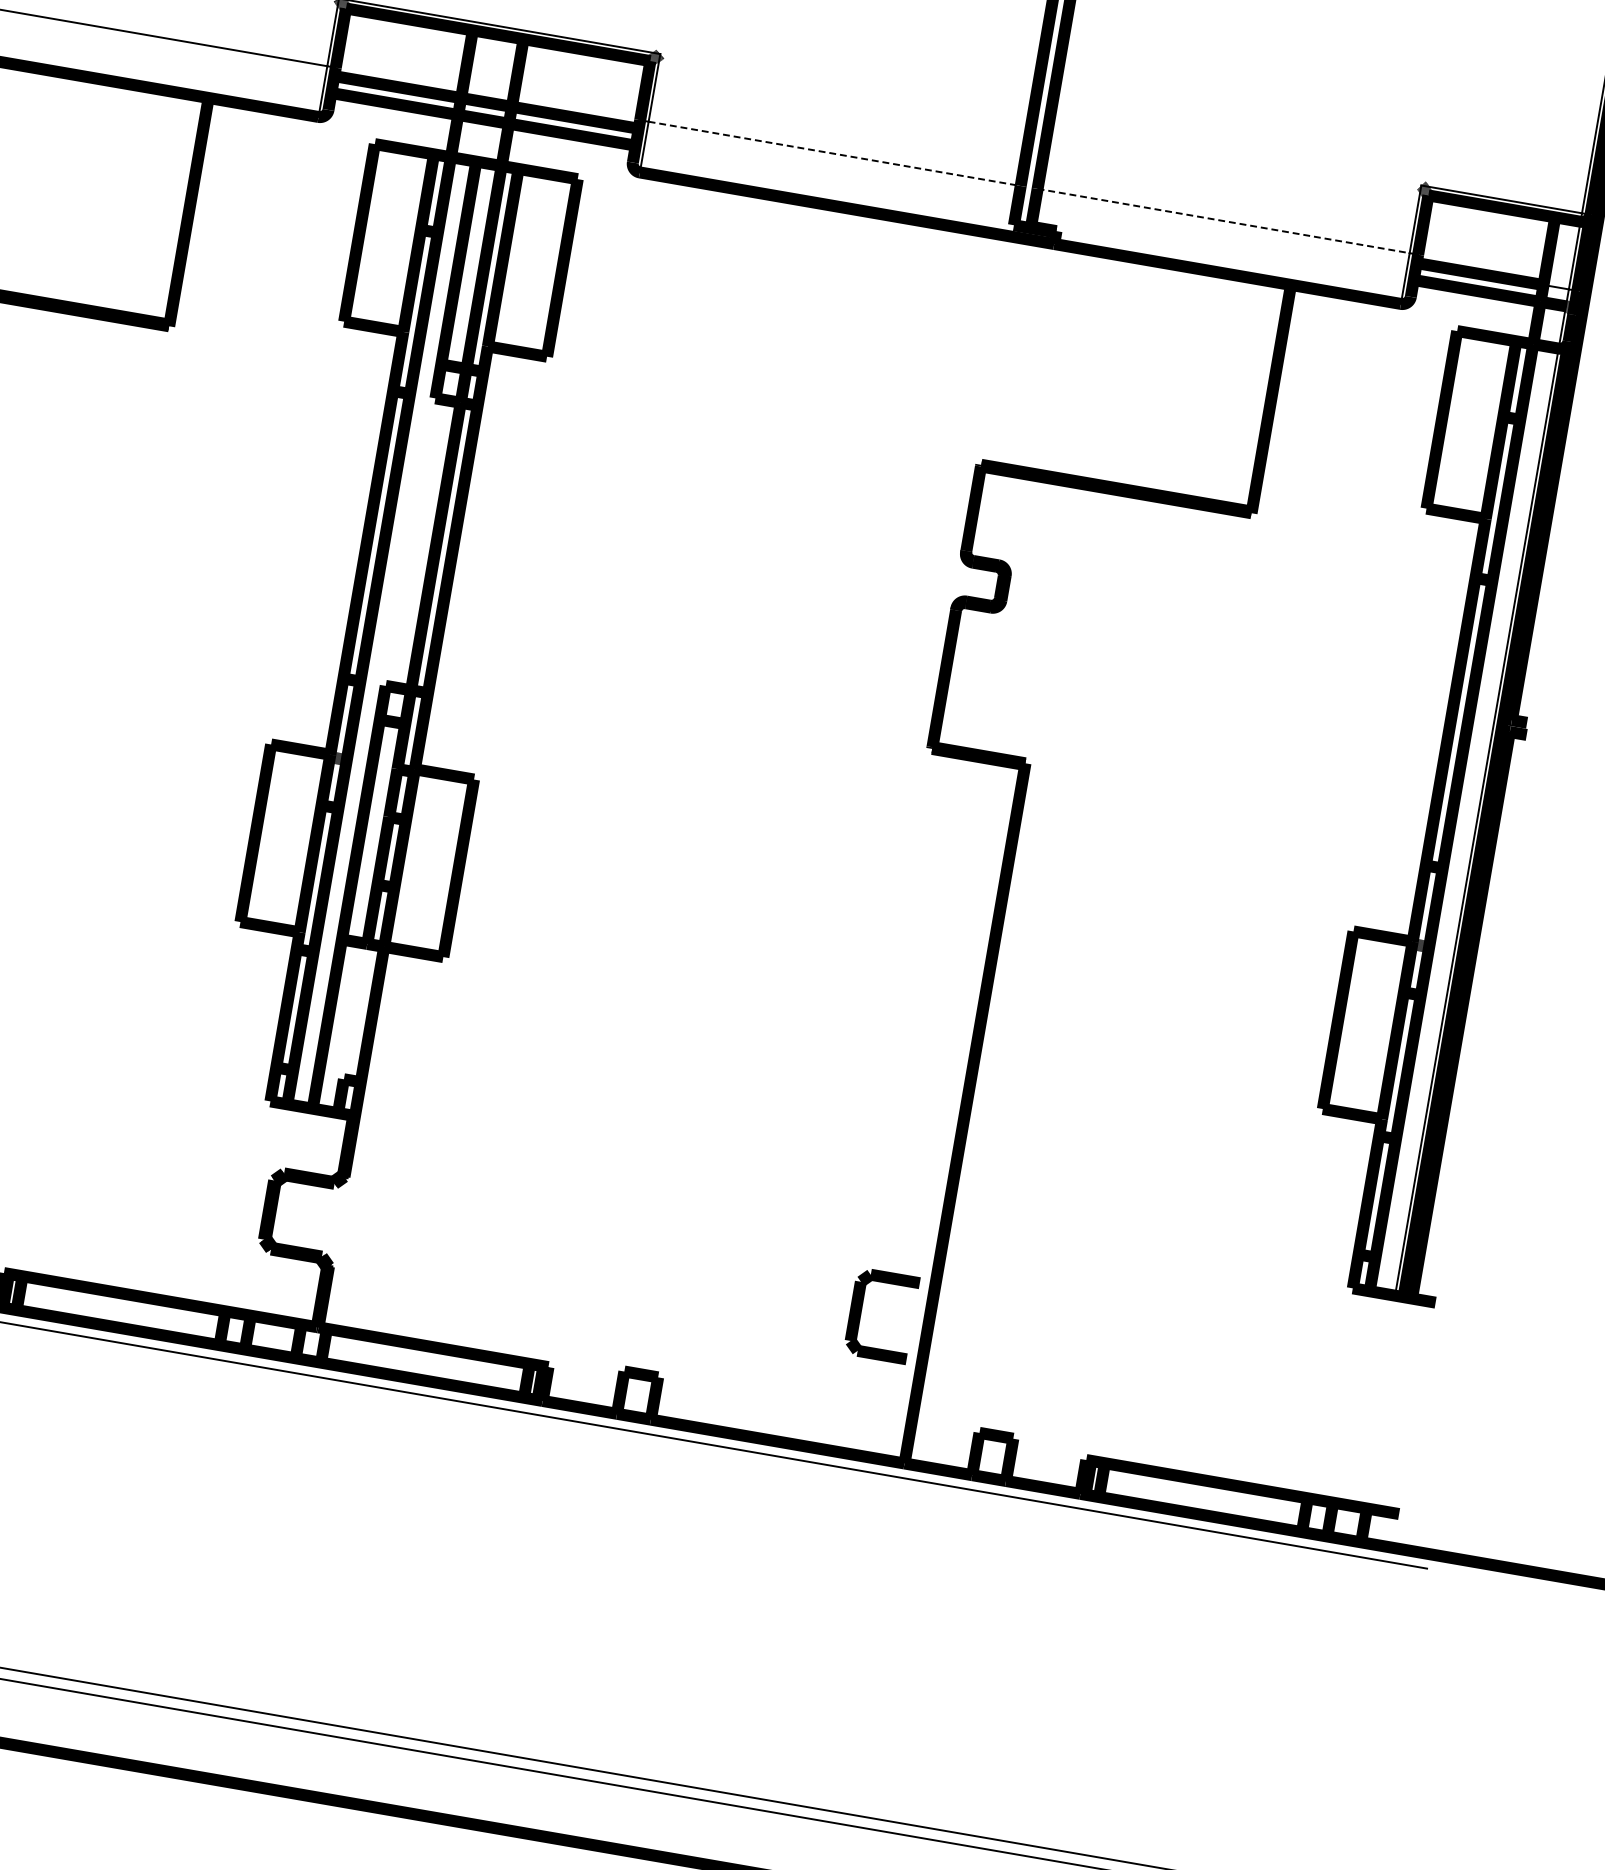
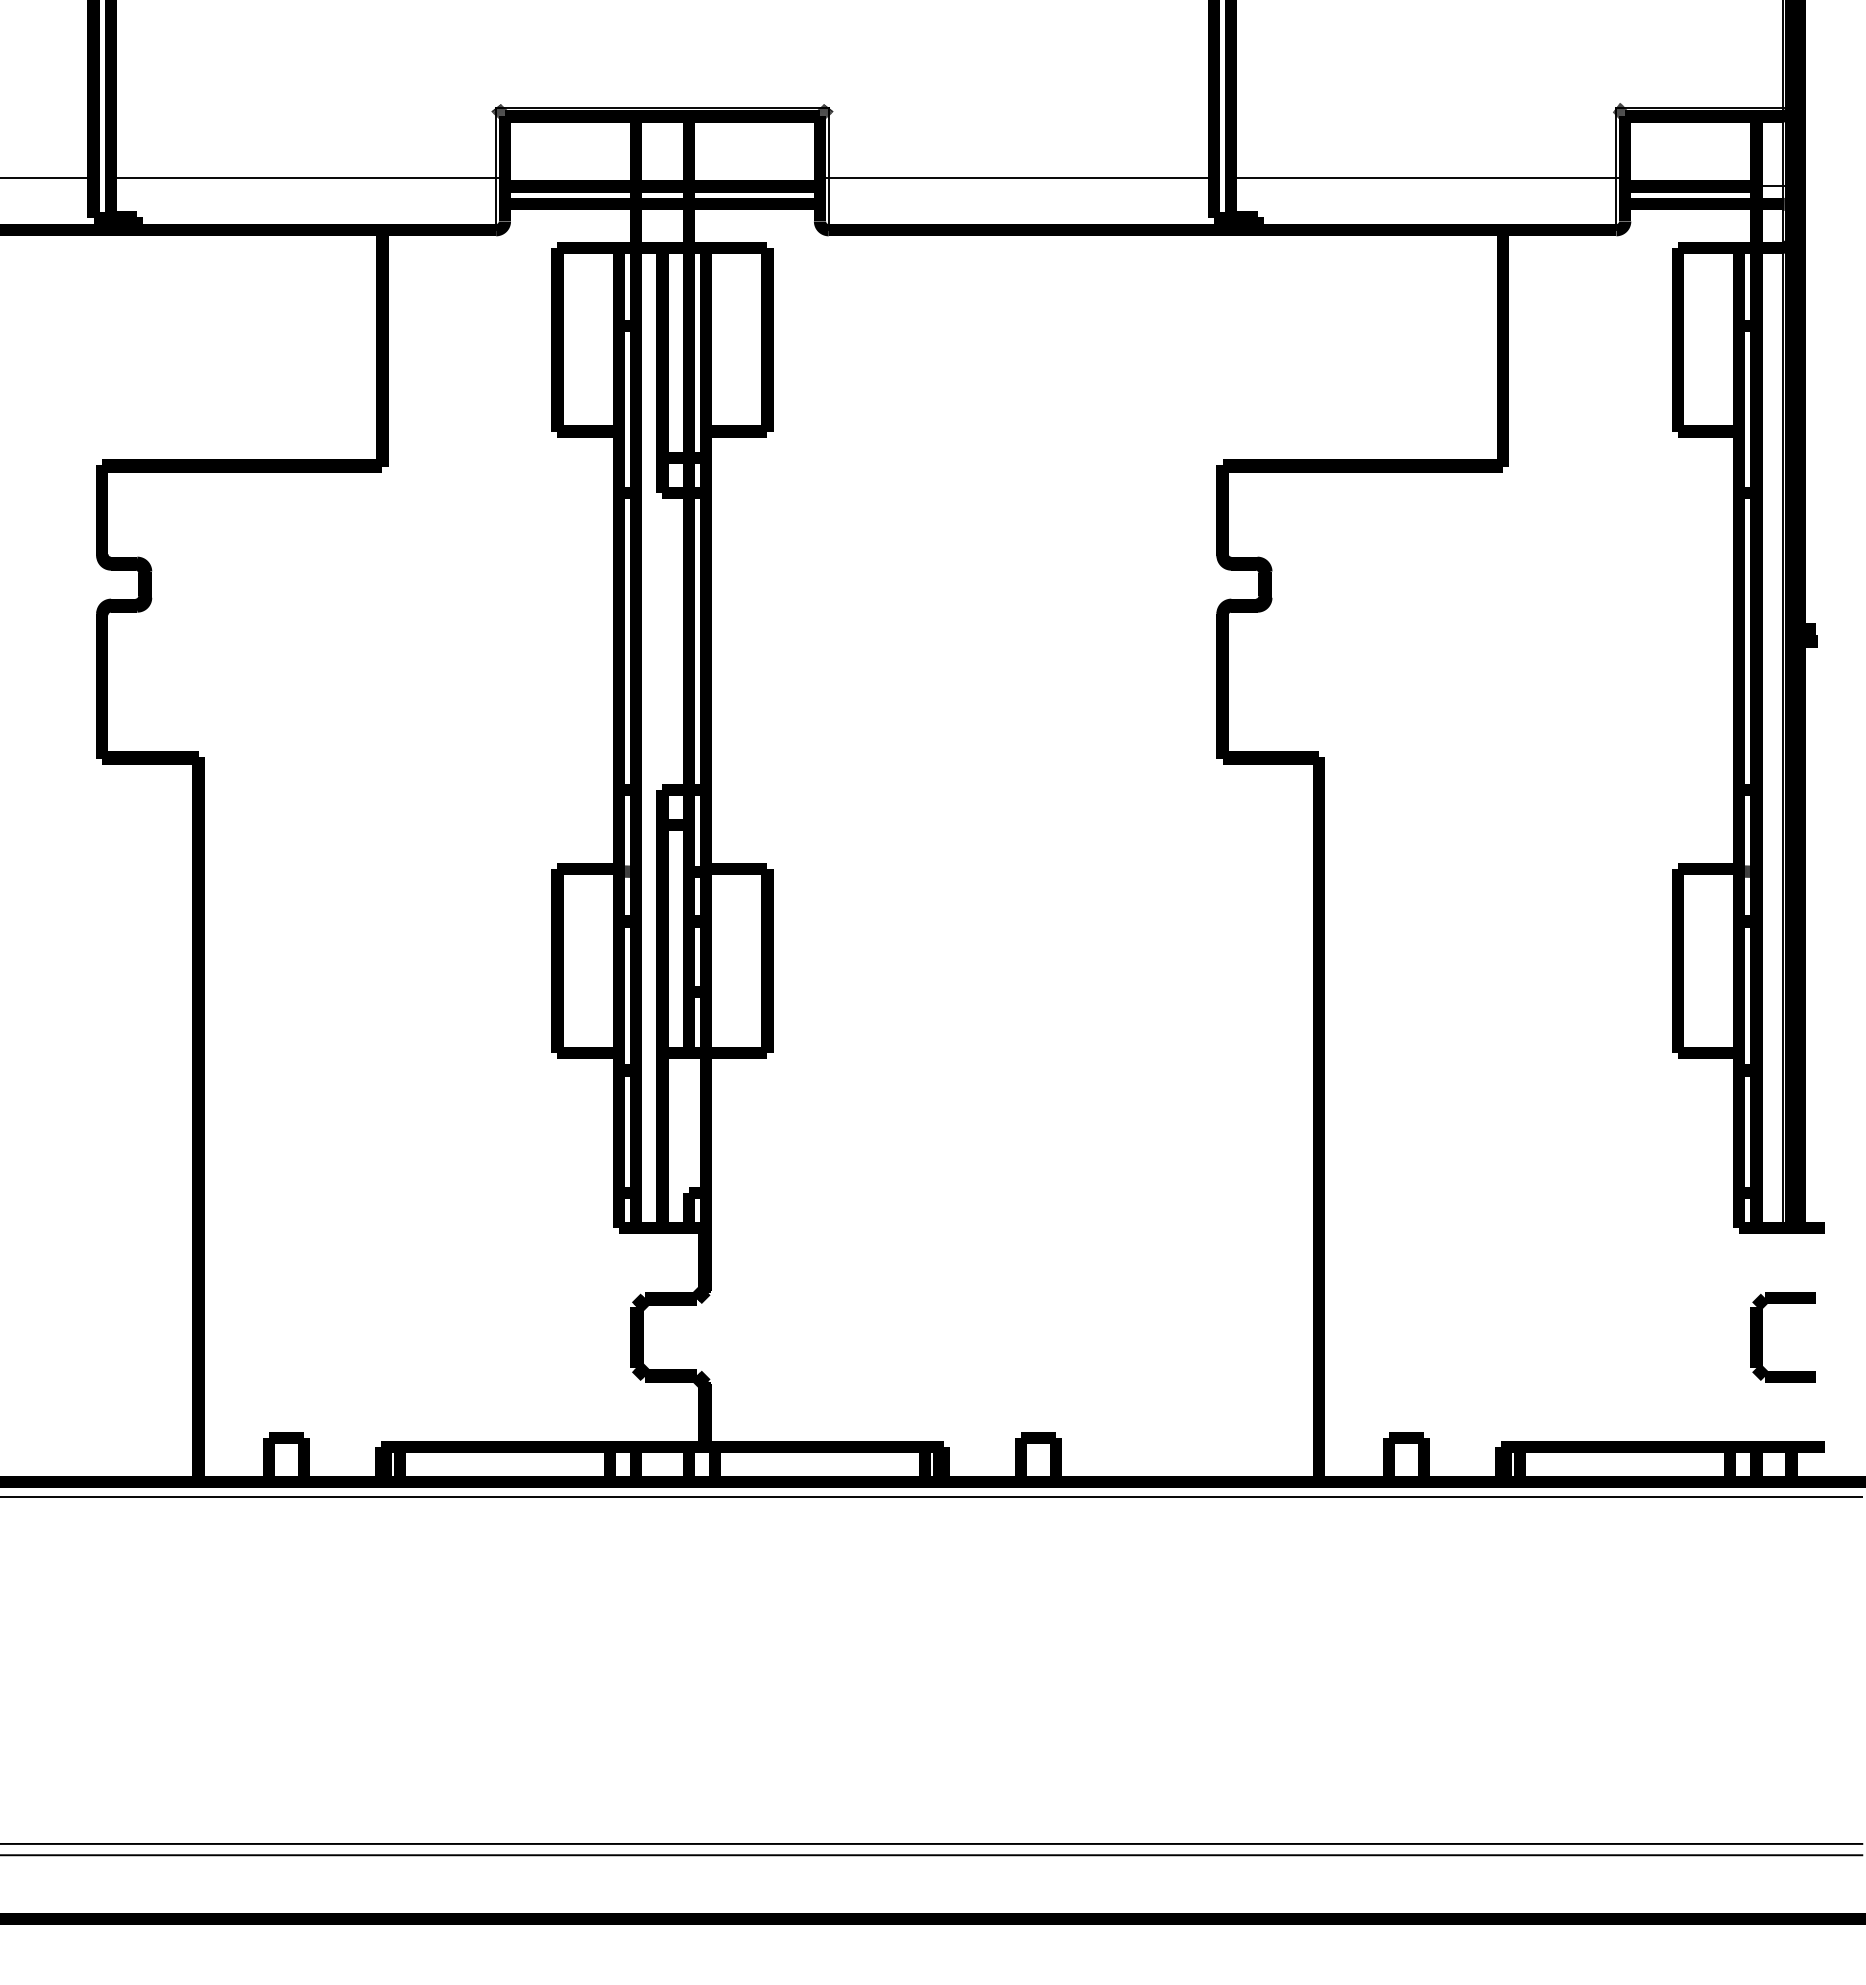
line: (834, 153) -> (1021, 177), dashed -> solid
line: (1223, 220) -> (1423, 177), dashed -> solid
part: (861, 1312) -> (1762, 1337), moved

